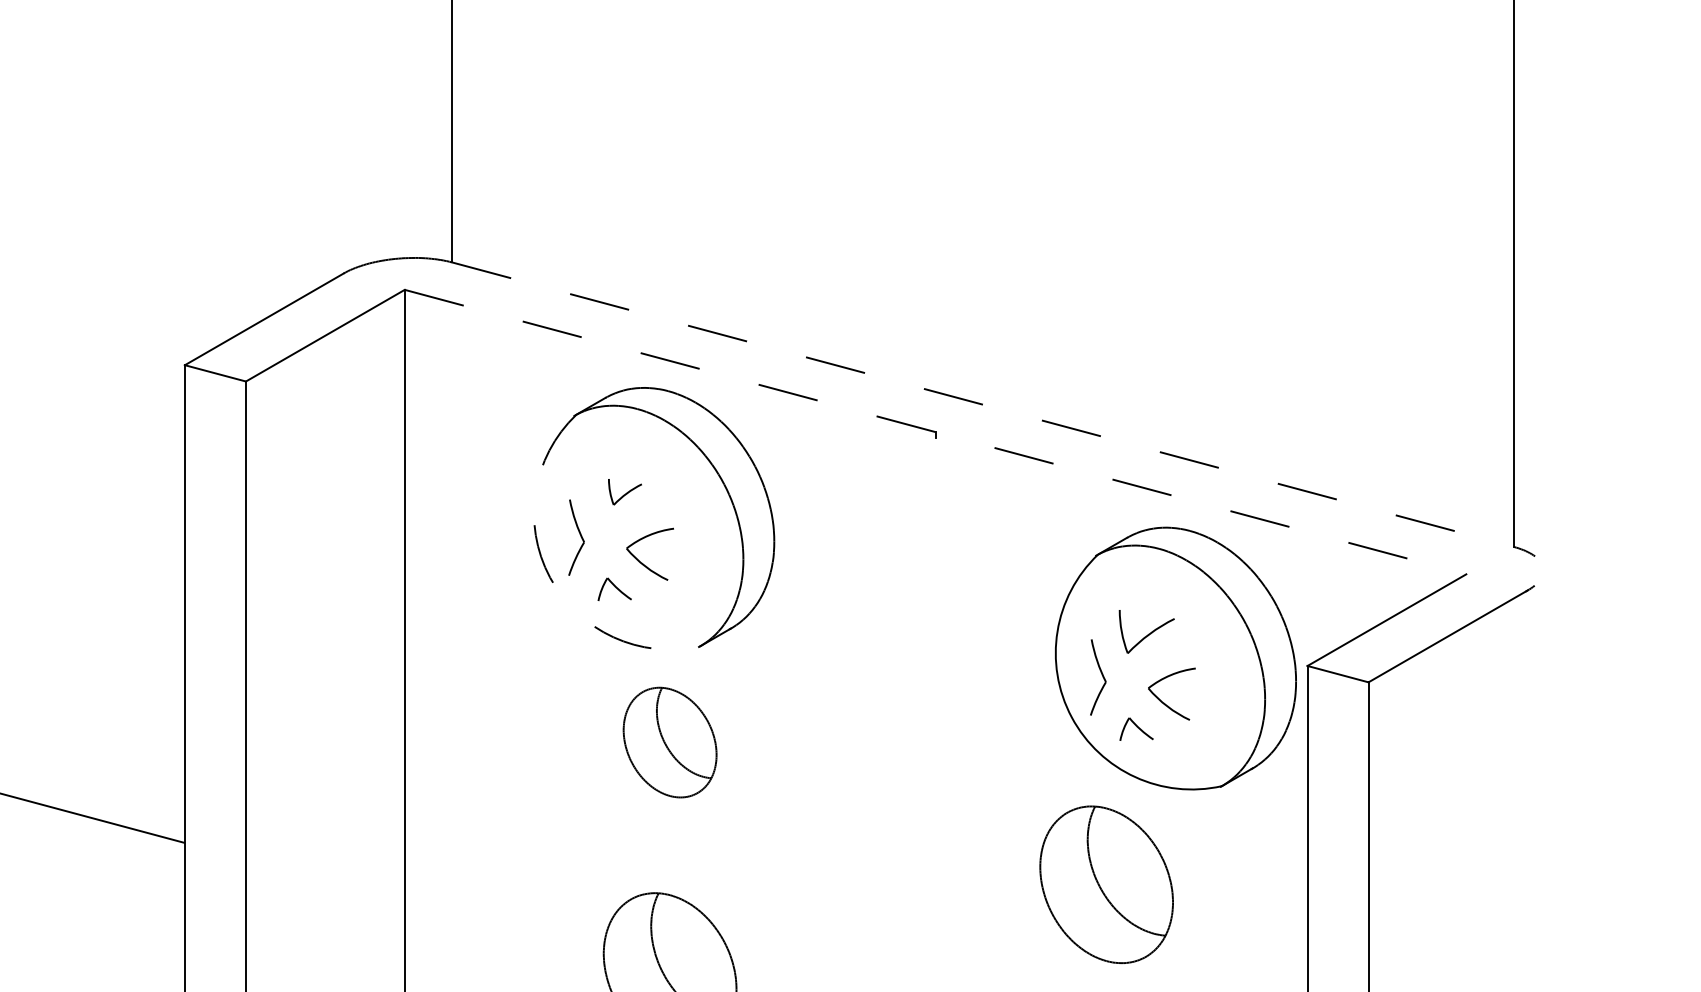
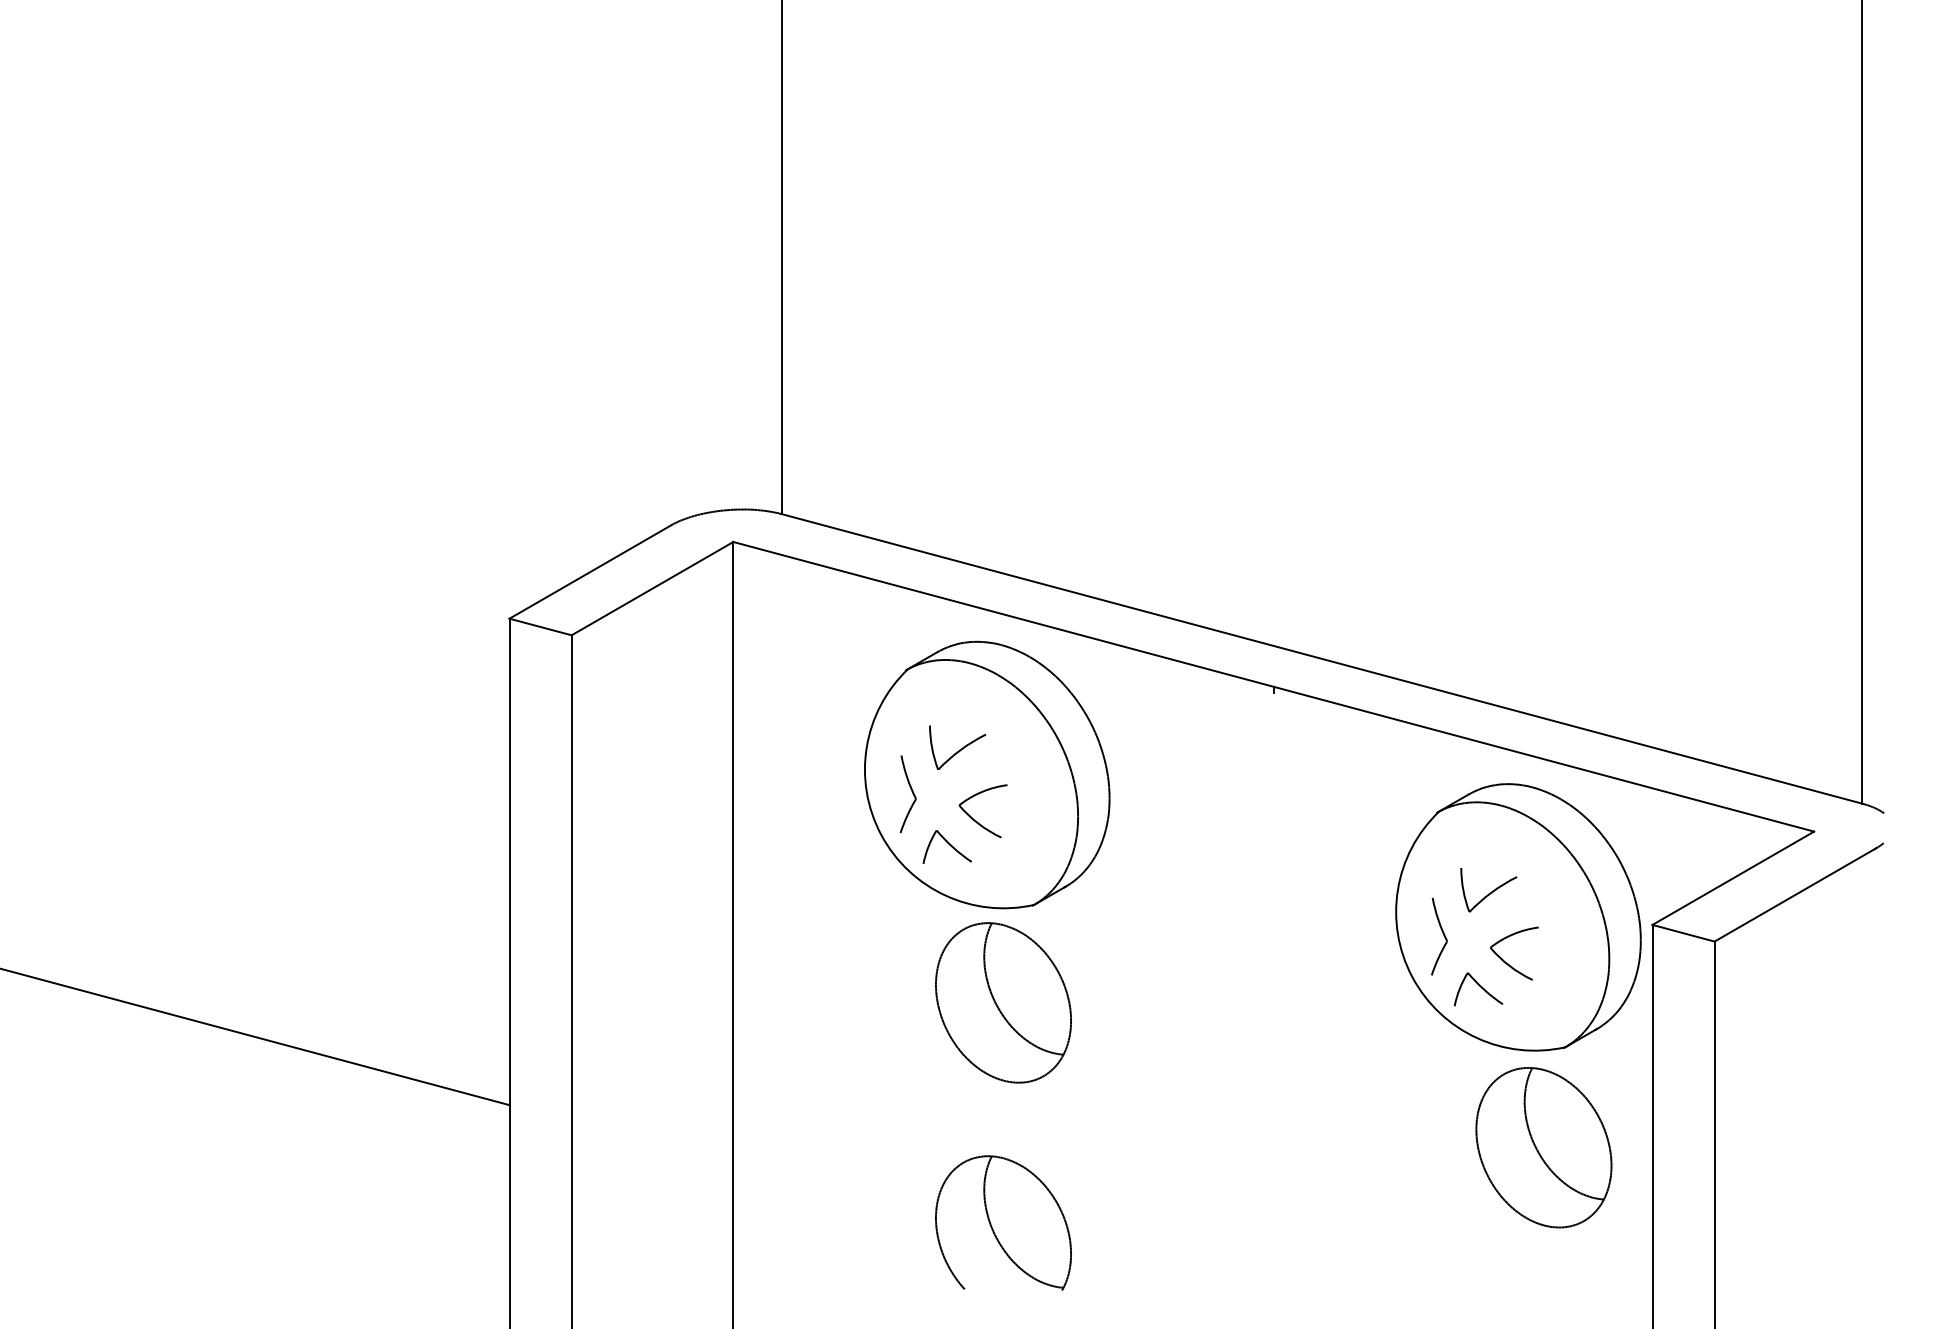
line: (983, 405) -> (1322, 659), dashed -> solid
line: (936, 431) -> (1274, 686), dashed -> solid
part: (624, 491) -> (957, 747), size x1.67
arc: (550, 578) -> (881, 835), dashed -> solid
part: (614, 588) -> (946, 846), size x1.43
part: (1136, 729) -> (1478, 989), size x1.43
part: (670, 742) -> (1003, 1002), size x1.43
part: (1106, 884) -> (1543, 1147), moved

